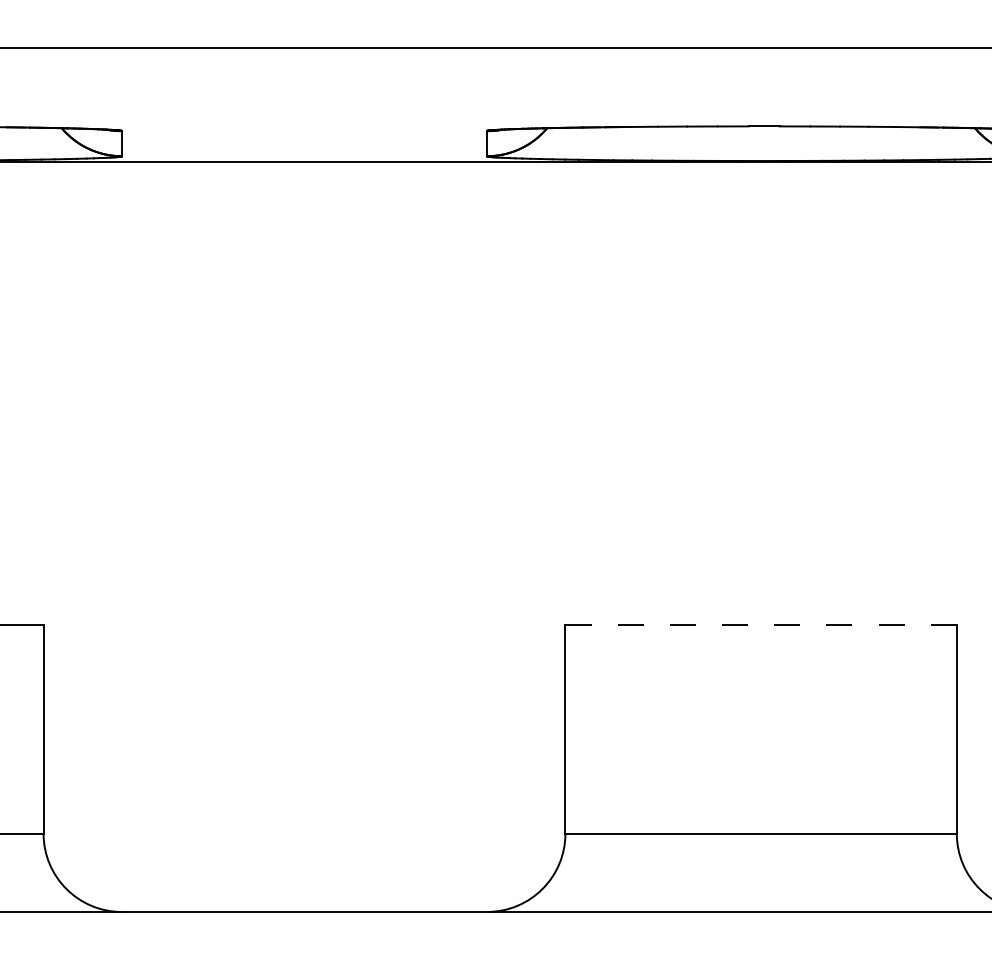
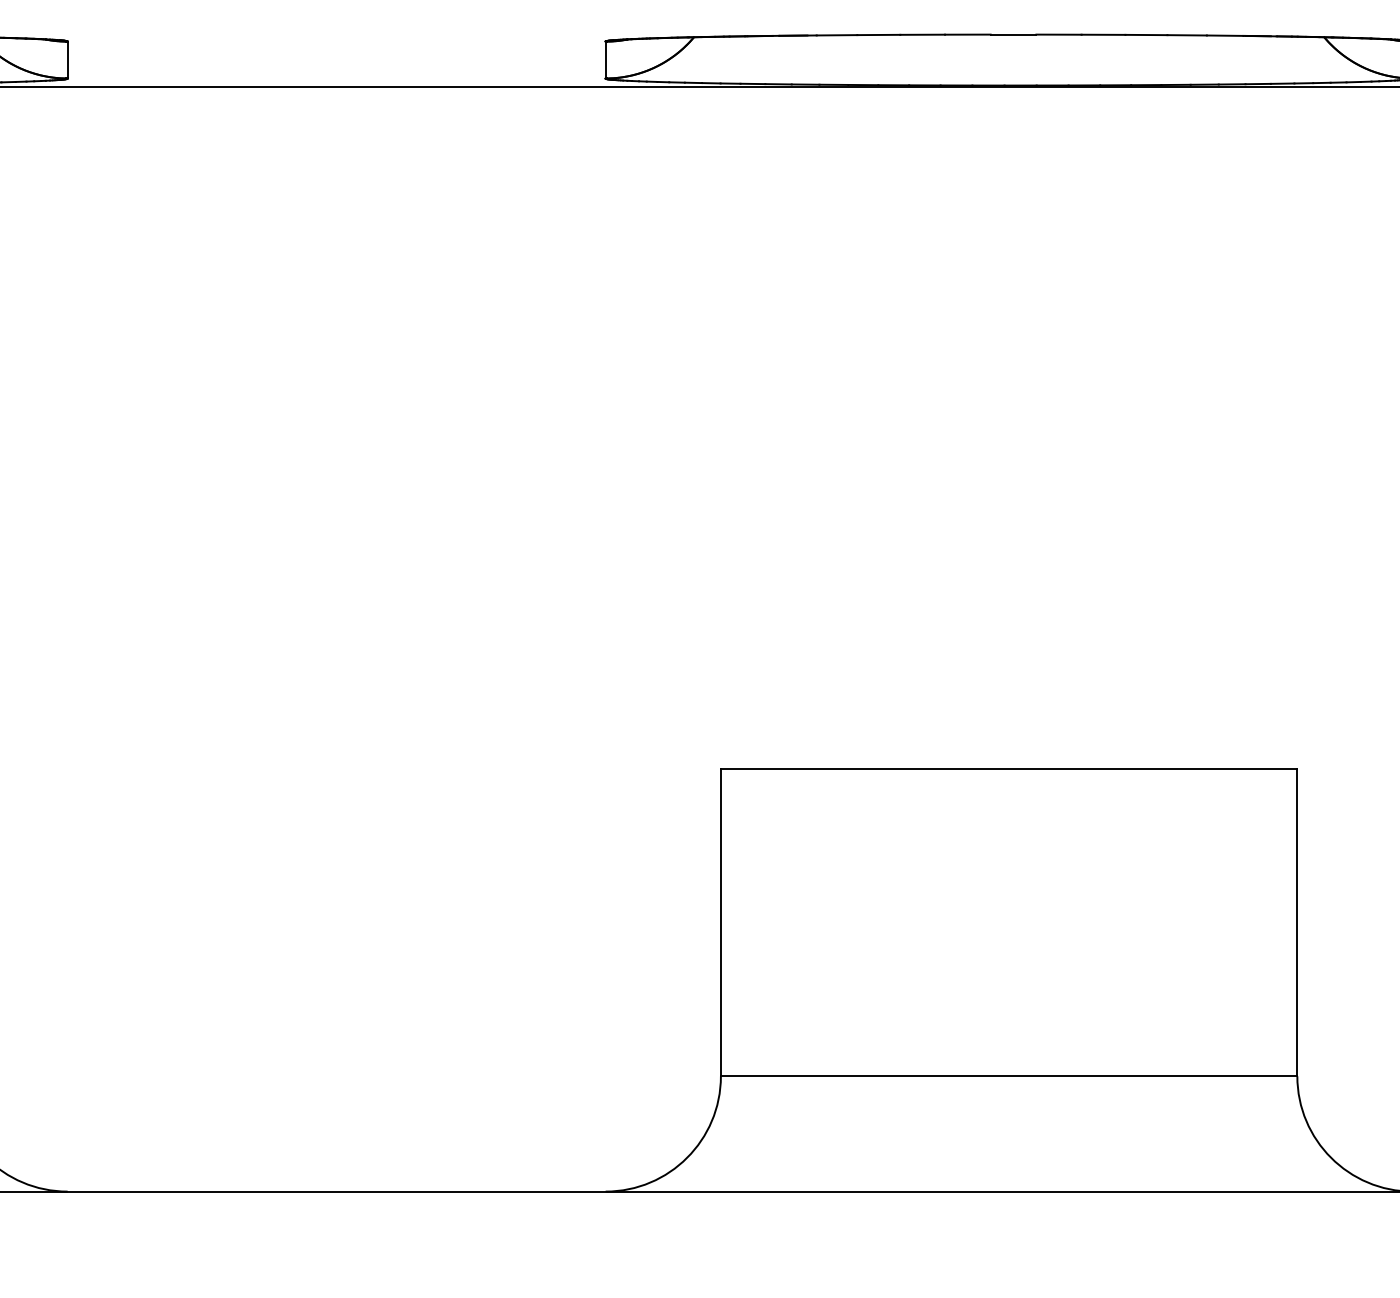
line: (761, 624) -> (1009, 768), dashed -> solid

